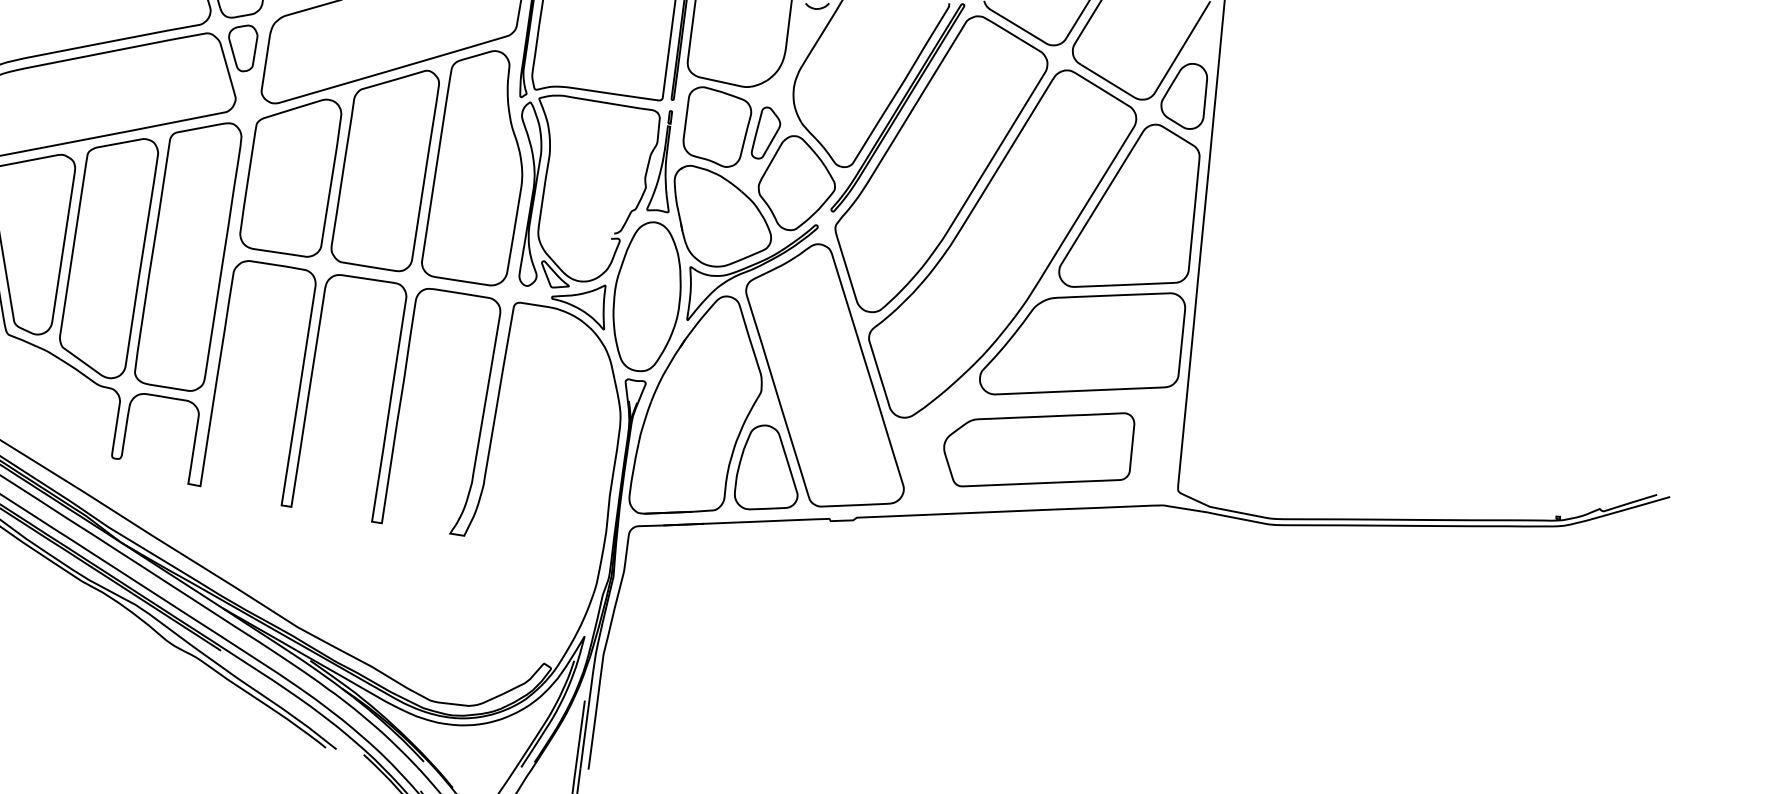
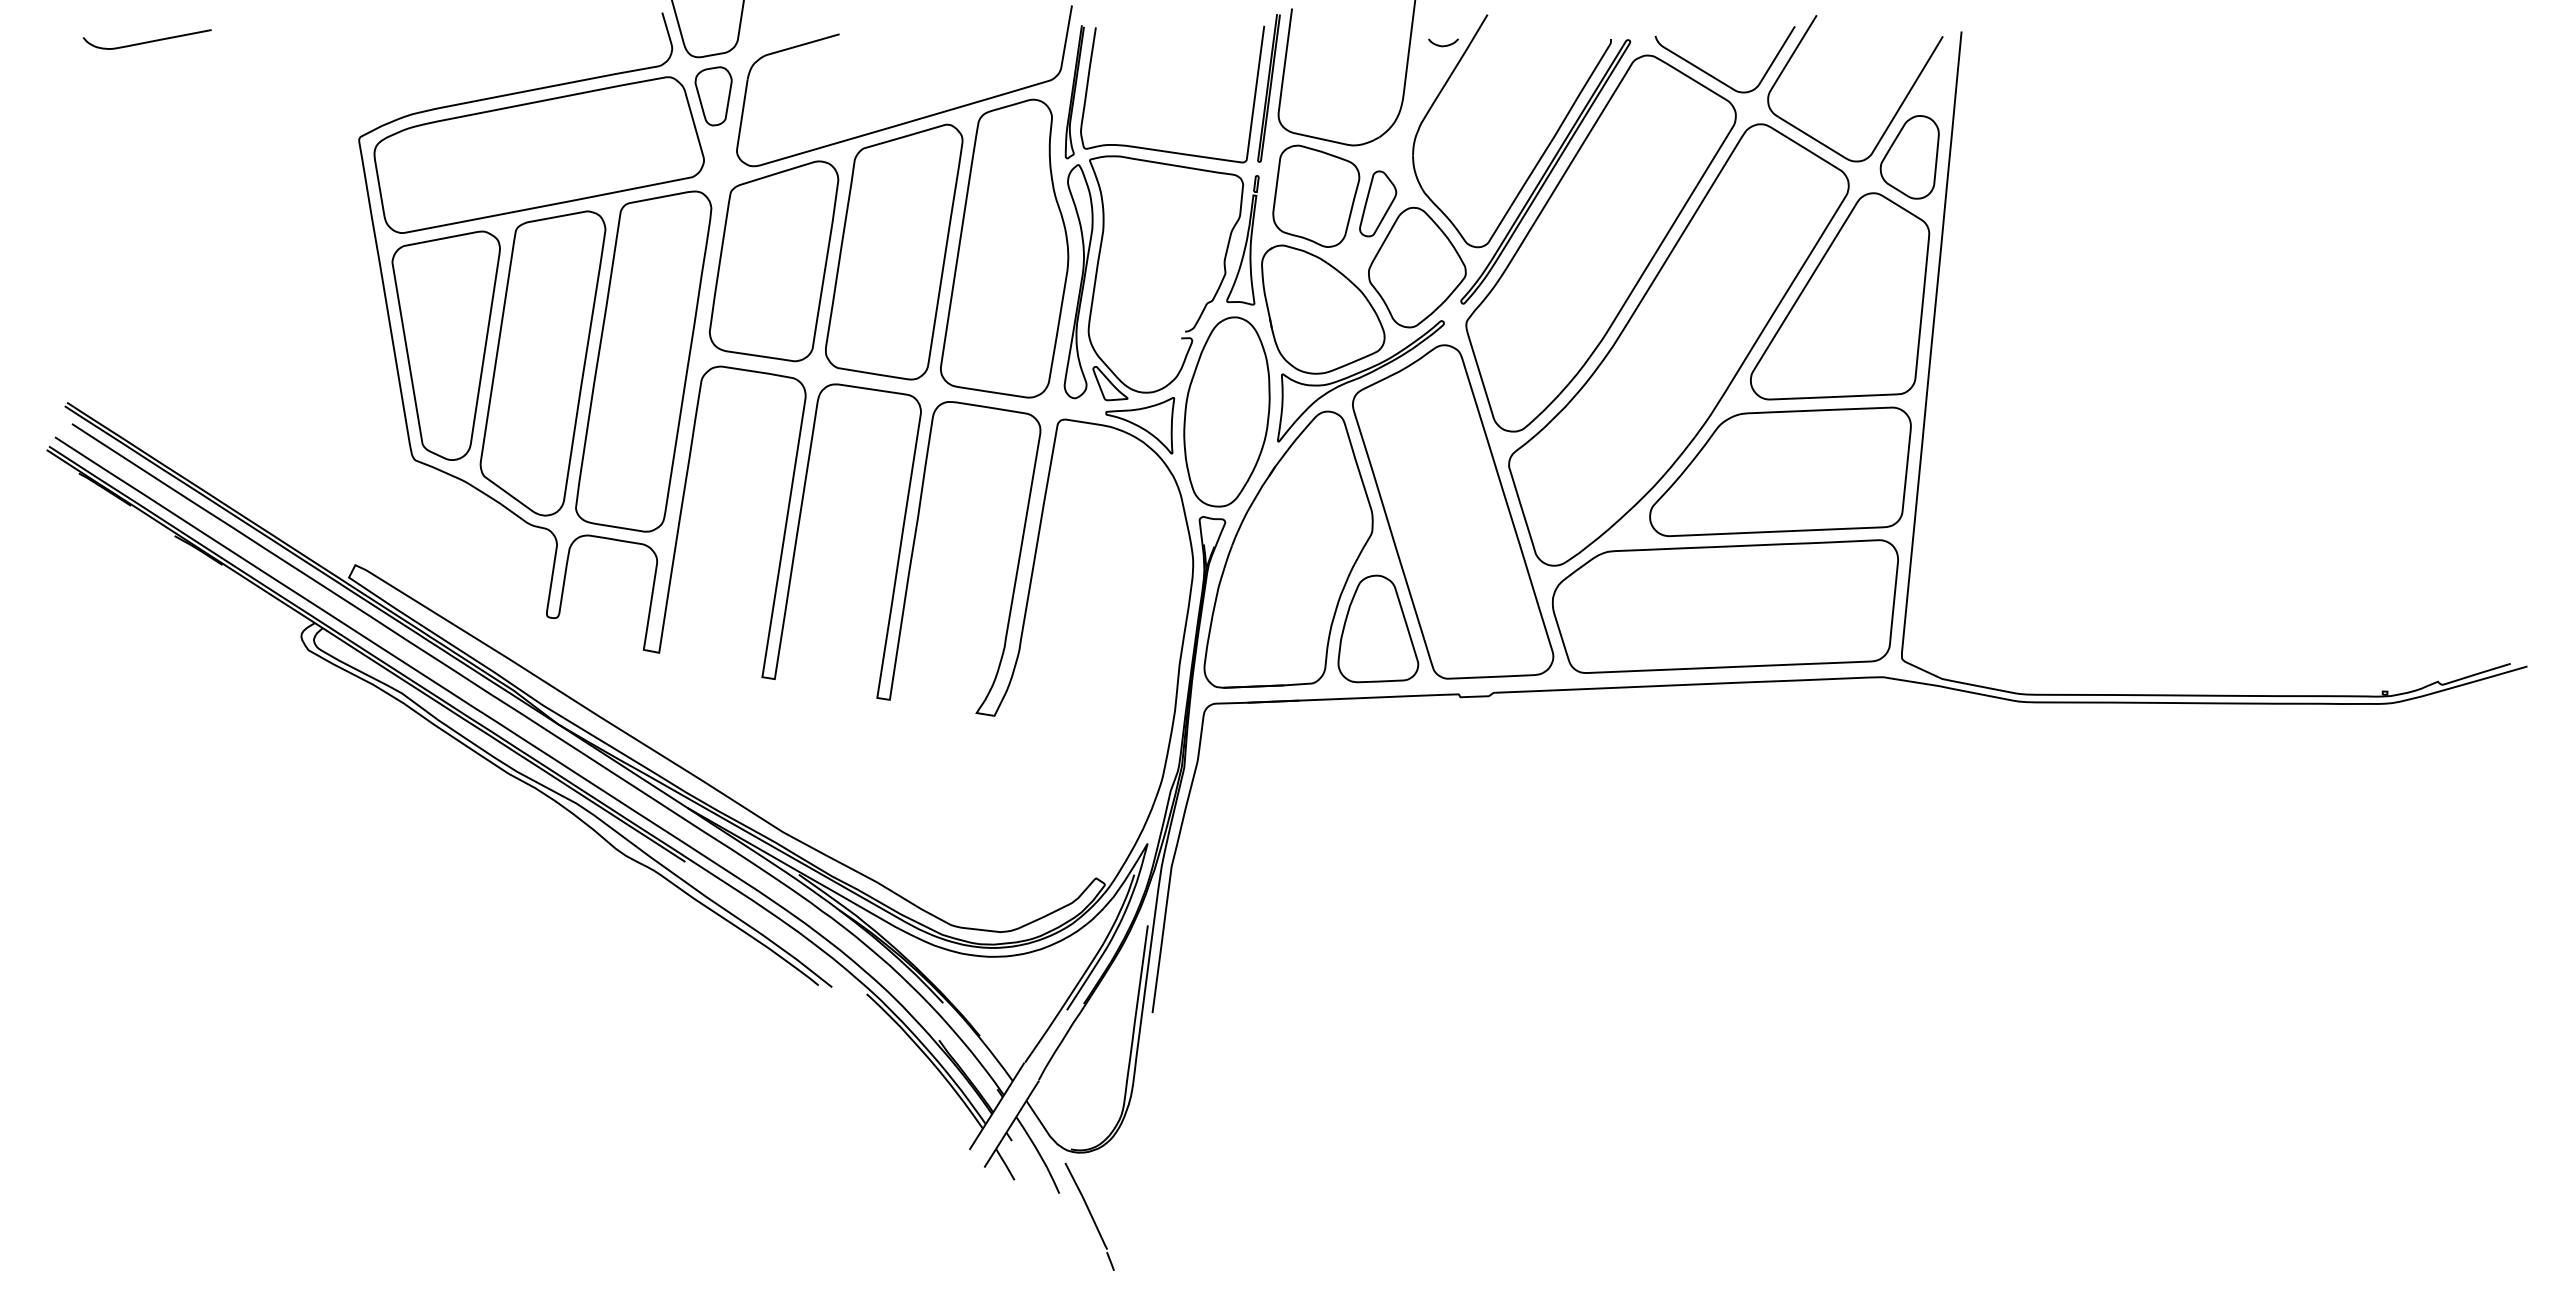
part: (1039, 449) -> (1725, 606), size x1.43

